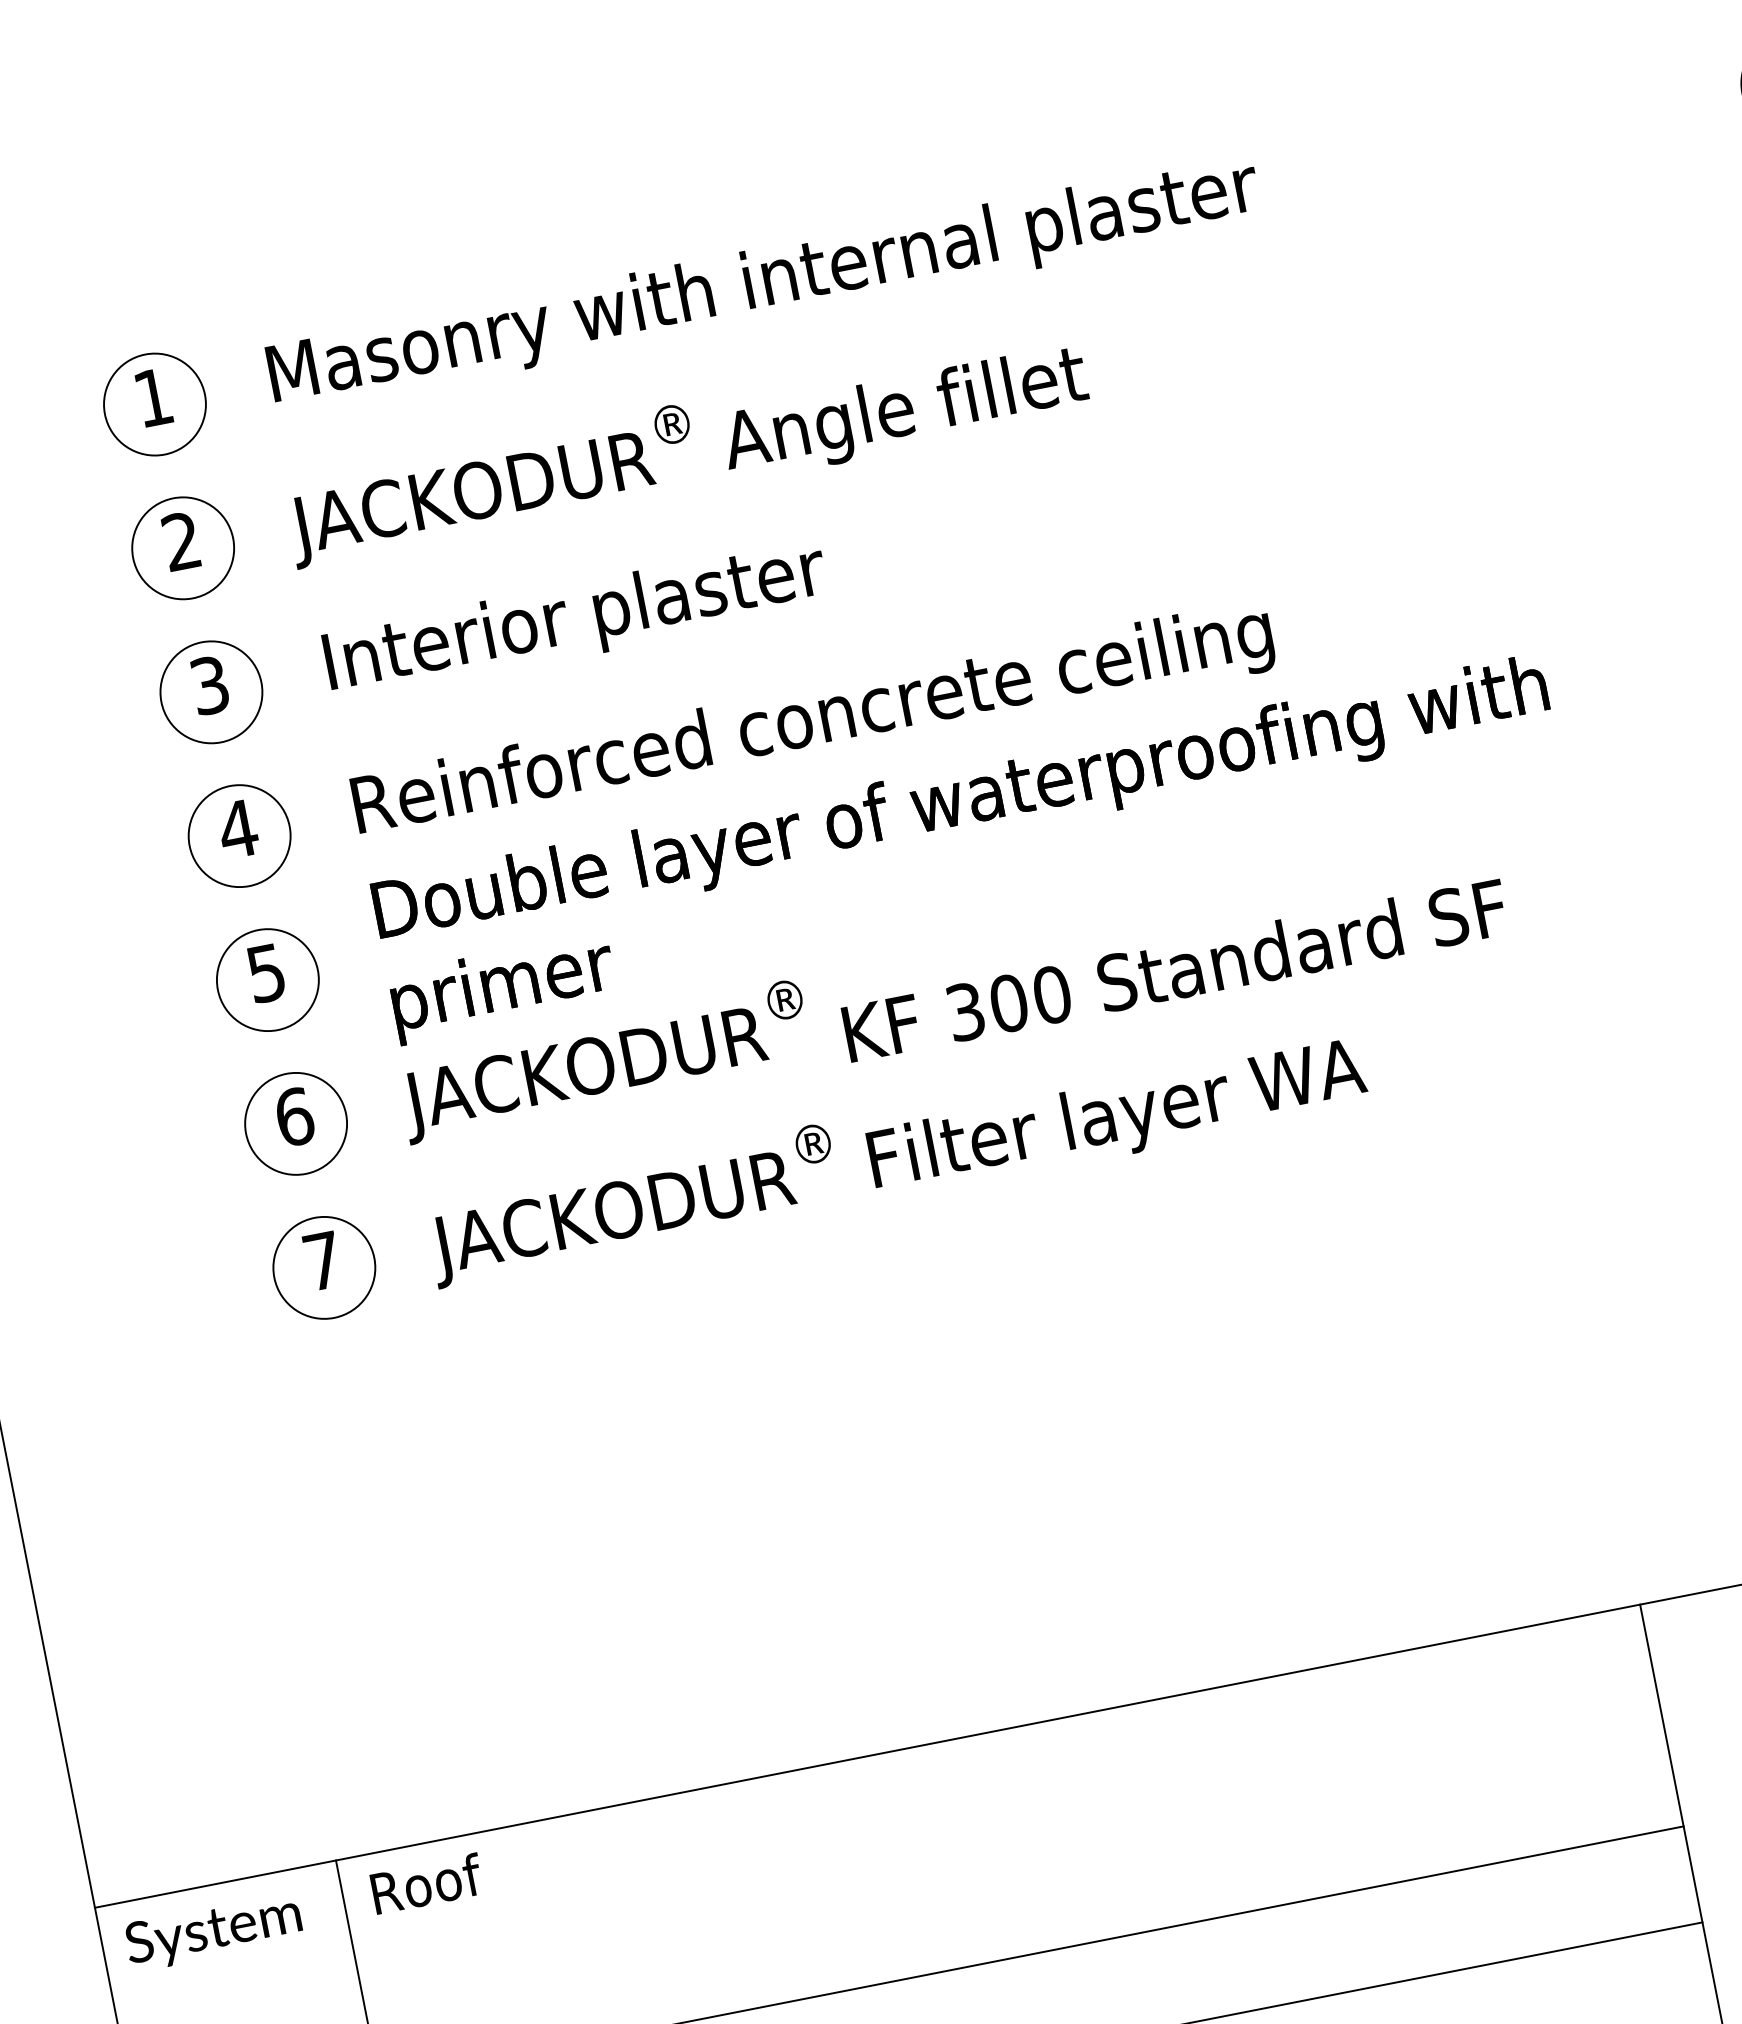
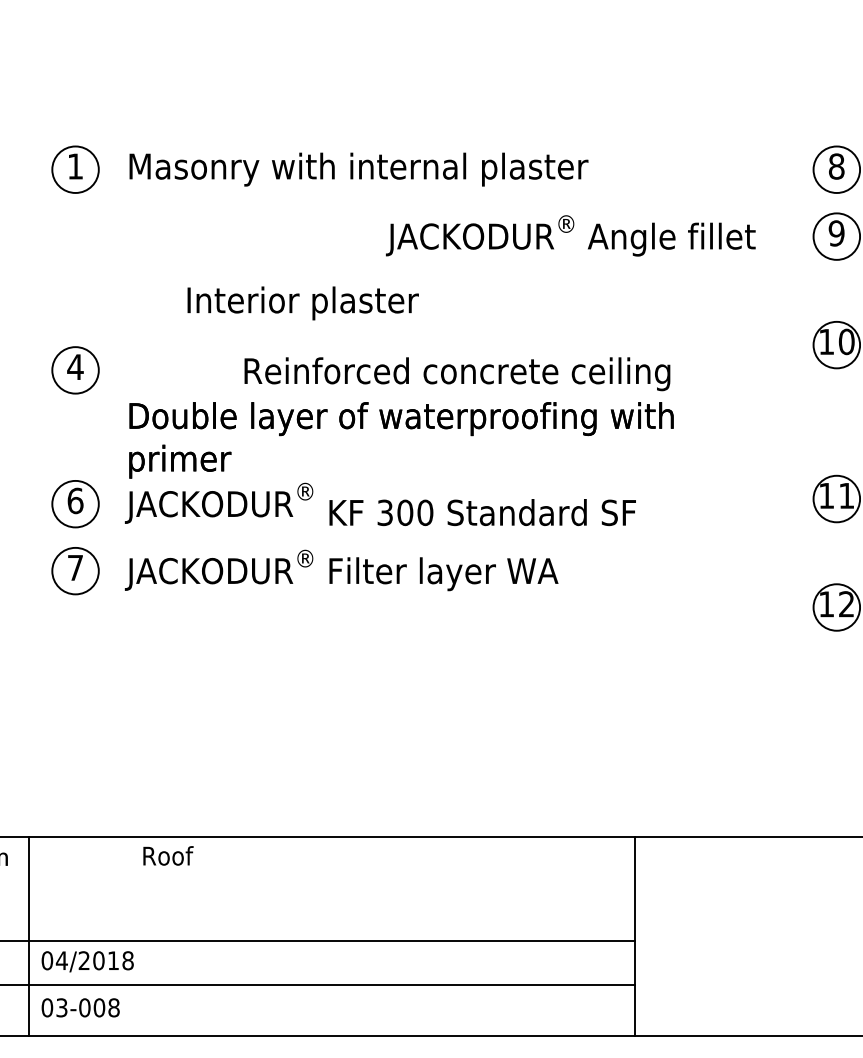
text: (685, 447) -> (570, 235), moved
part: (182, 548) -> (75, 236), removed
text: (574, 620) -> (302, 303), moved
part: (211, 692) -> (75, 303), removed
text: (813, 723) -> (457, 374), moved
part: (267, 980) -> (75, 437), removed
text: (426, 1882) -> (168, 855), moved

